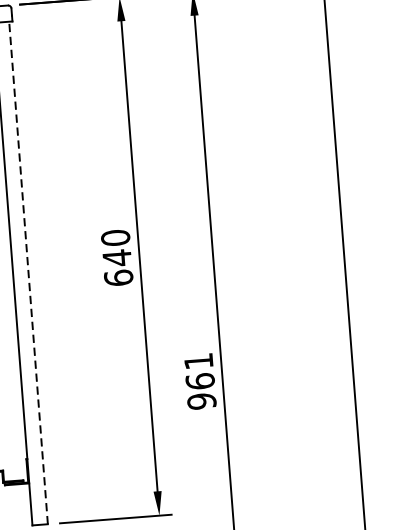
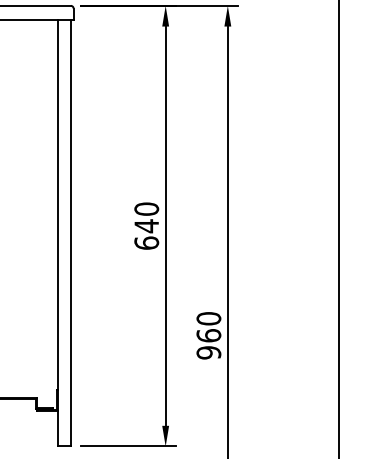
line: (28, 272) -> (70, 232), dashed -> solid
text: (198, 361) -> (208, 318), 961 -> 960

